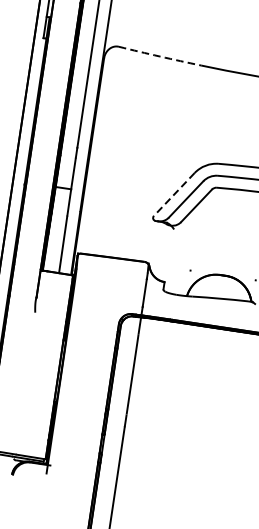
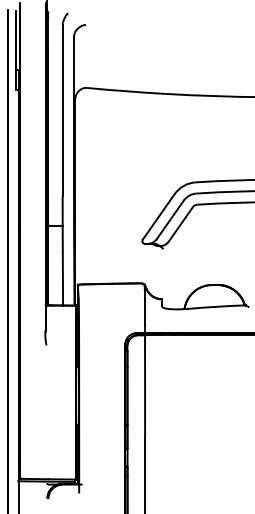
arc: (160, 56) -> (126, 91), dashed -> solid
line: (174, 194) -> (158, 216), dashed -> solid

